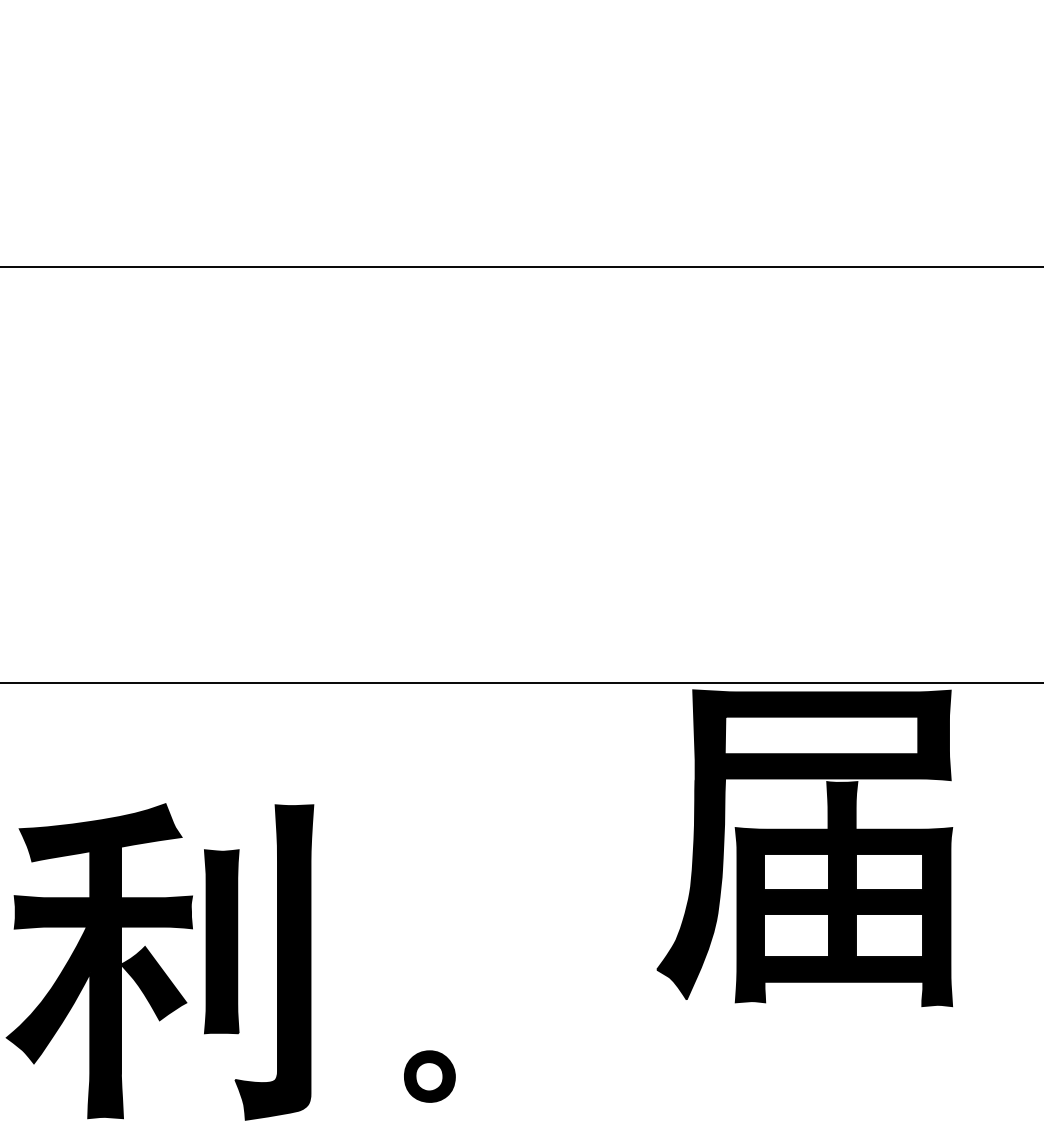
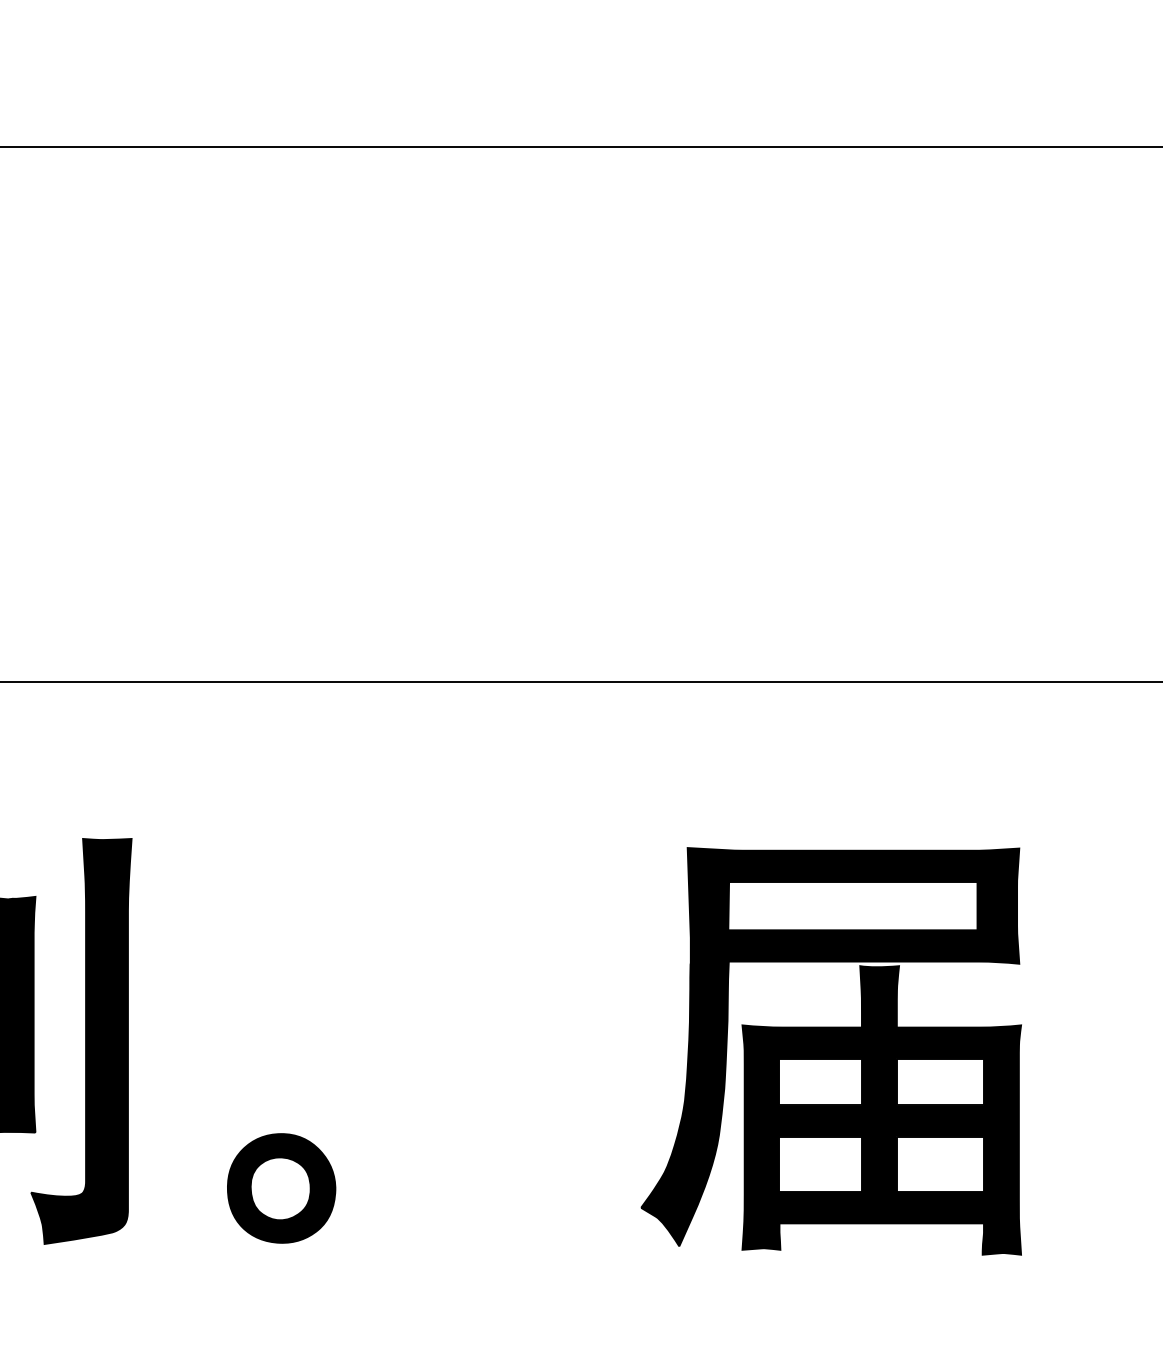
part: (804, 848) -> (830, 1051), moved
part: (429, 1076) -> (281, 1188), size x1.67

